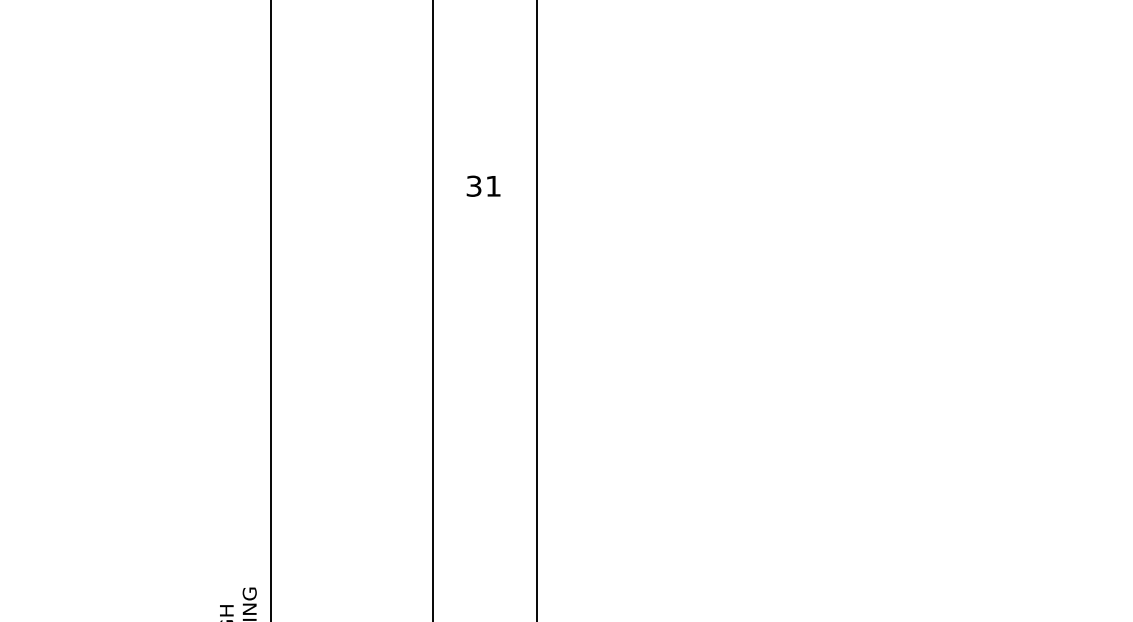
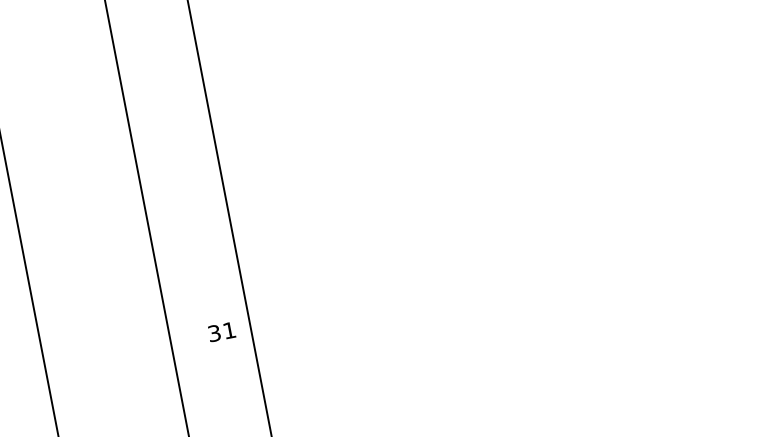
text: (483, 185) -> (221, 331), moved

